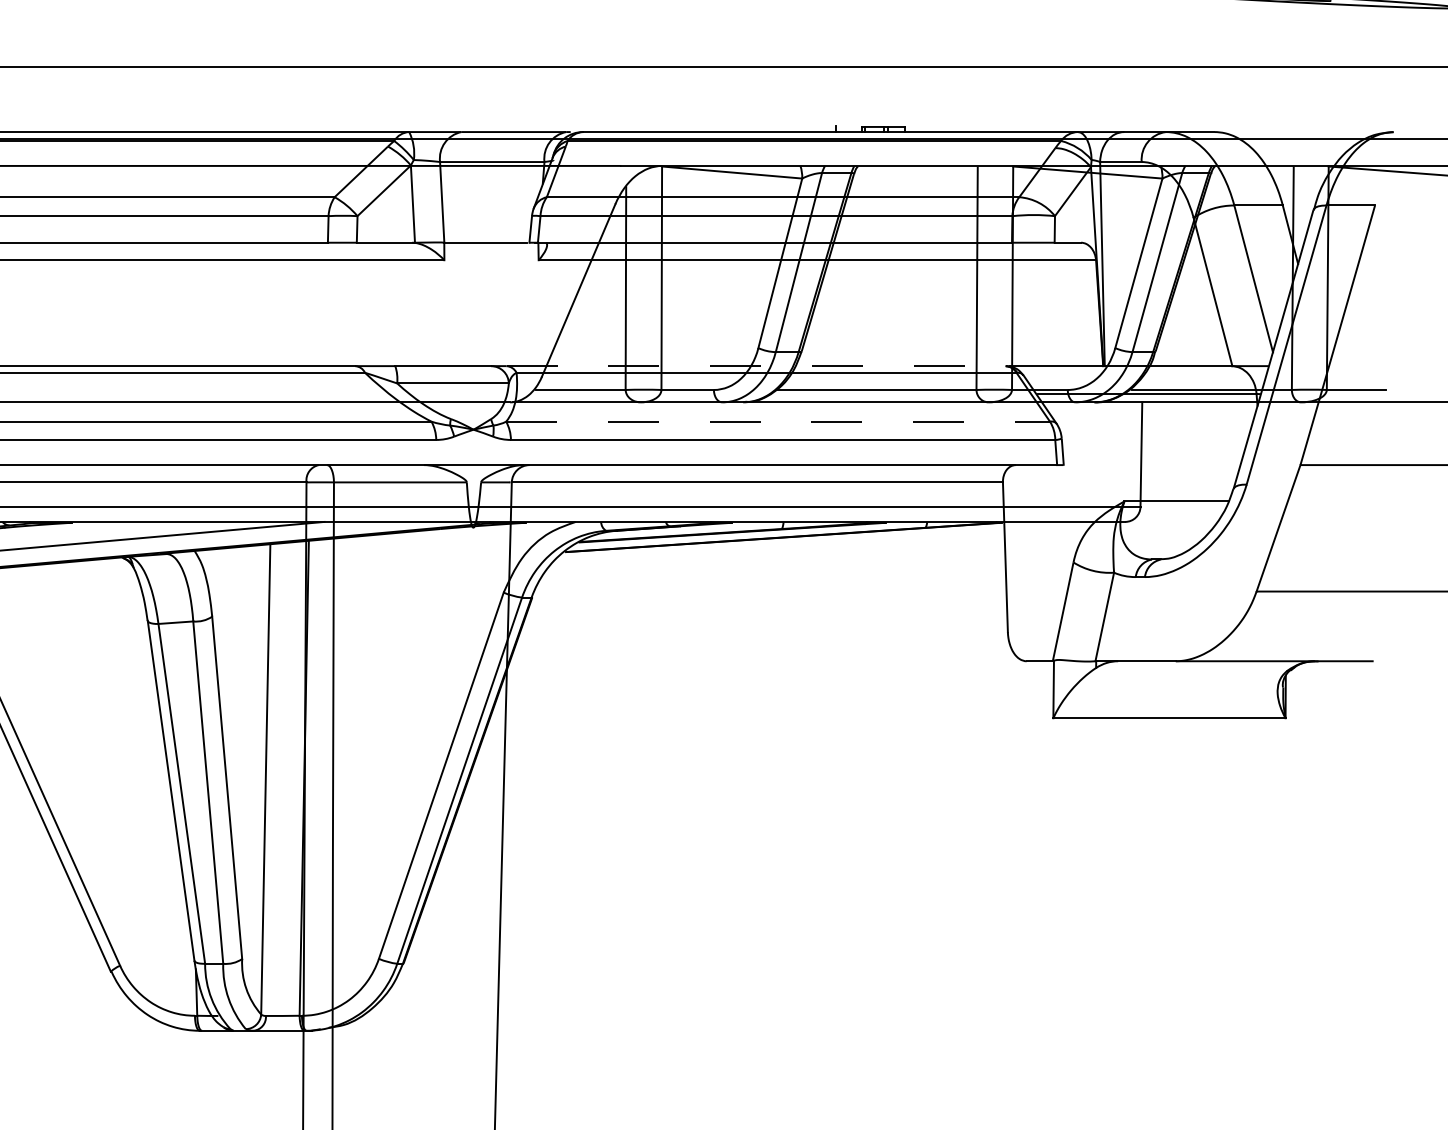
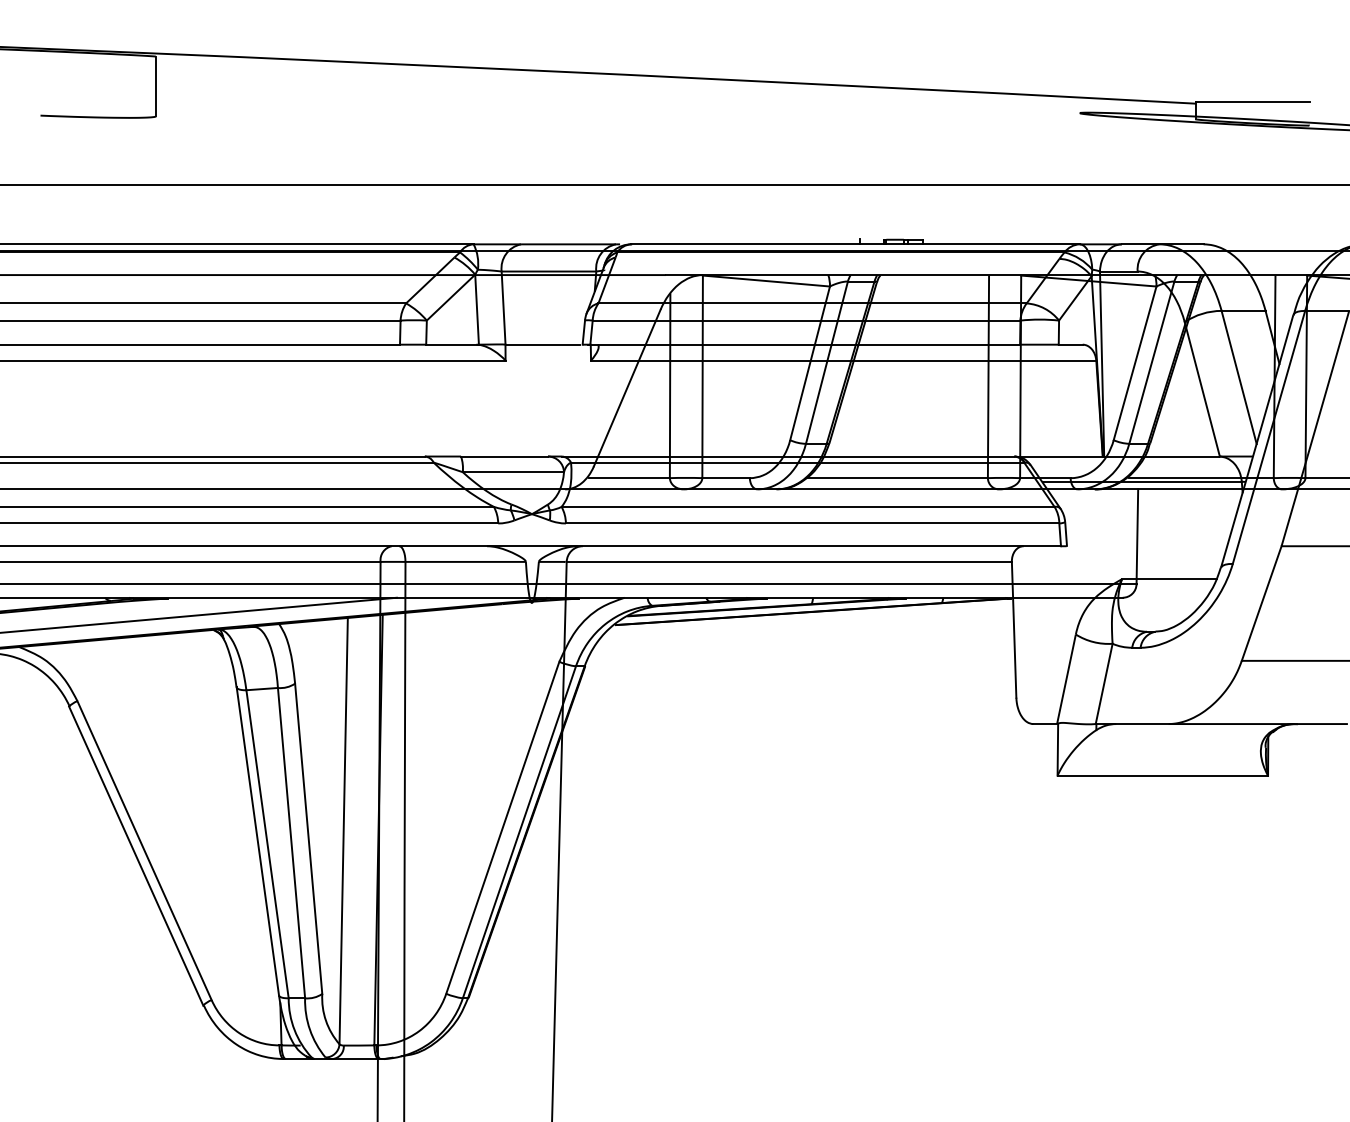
line: (756, 366) -> (788, 456), dashed -> solid
line: (778, 421) -> (808, 506), dashed -> solid

